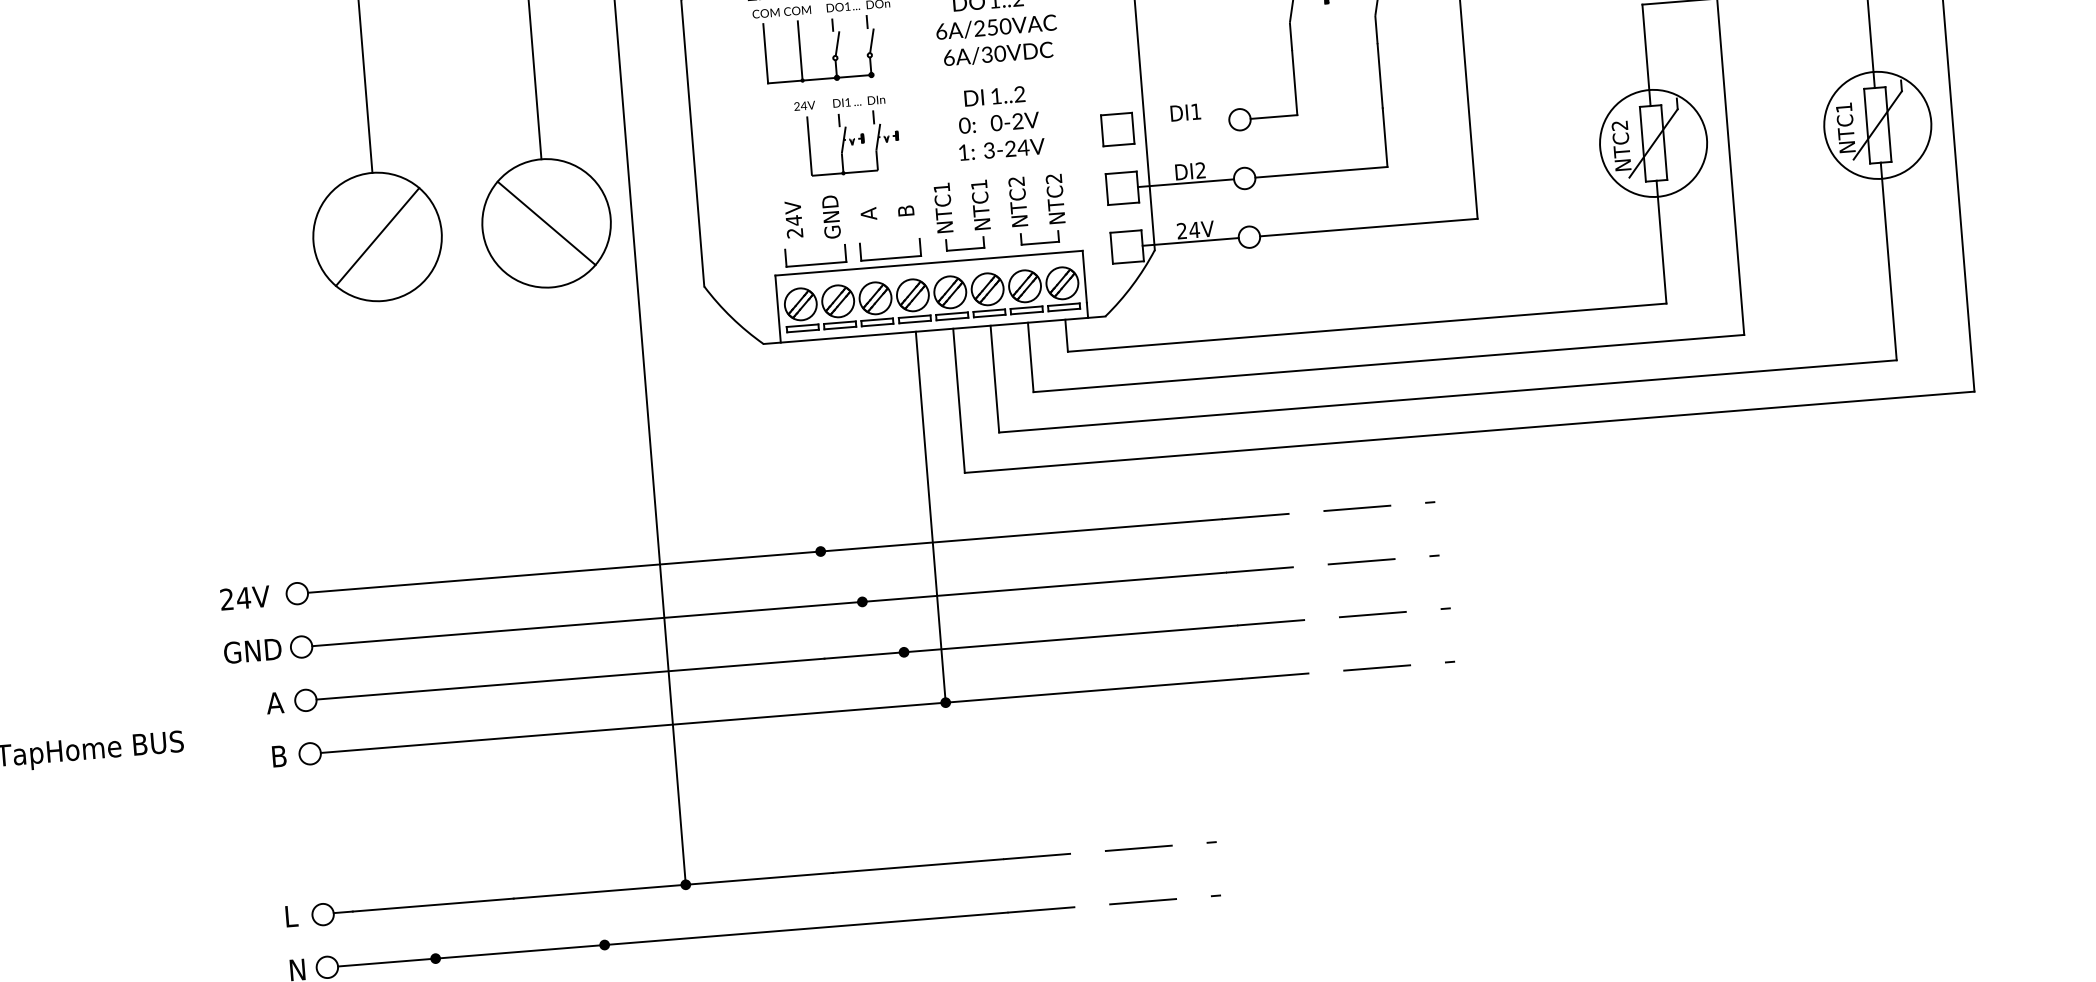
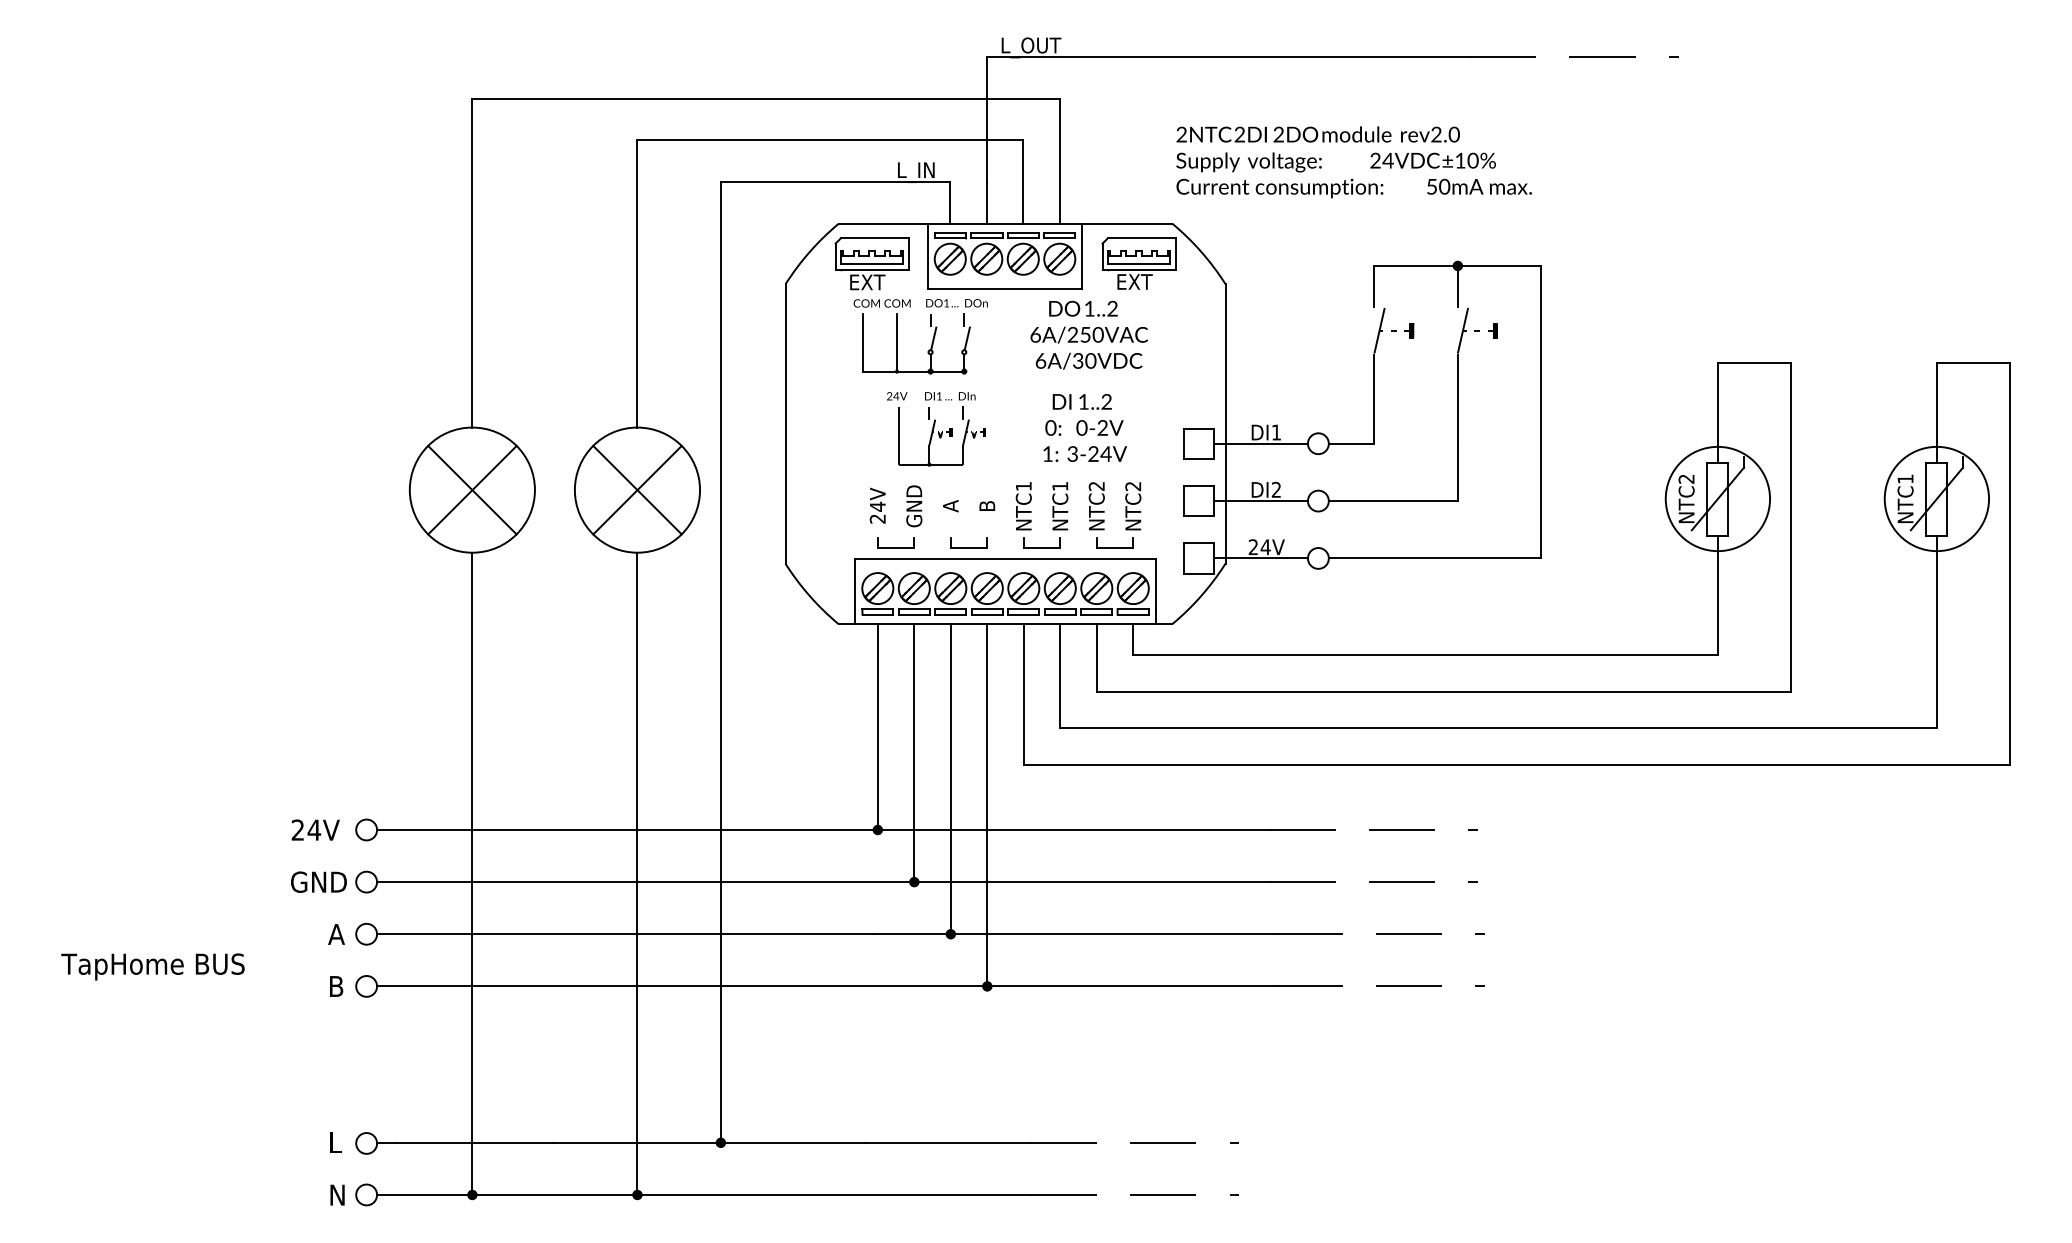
line: (1180, 124) -> (1260, 443), added
line: (546, 222) -> (637, 489), added
line: (377, 236) -> (472, 489), added
part: (889, 249) -> (968, 542), size x0.62
part: (815, 255) -> (895, 542), size x0.62
line: (811, 445) -> (877, 726), added
line: (851, 470) -> (914, 753), added
line: (890, 493) -> (950, 779), added
line: (578, 615) -> (637, 873), added
line: (409, 629) -> (472, 873), added

